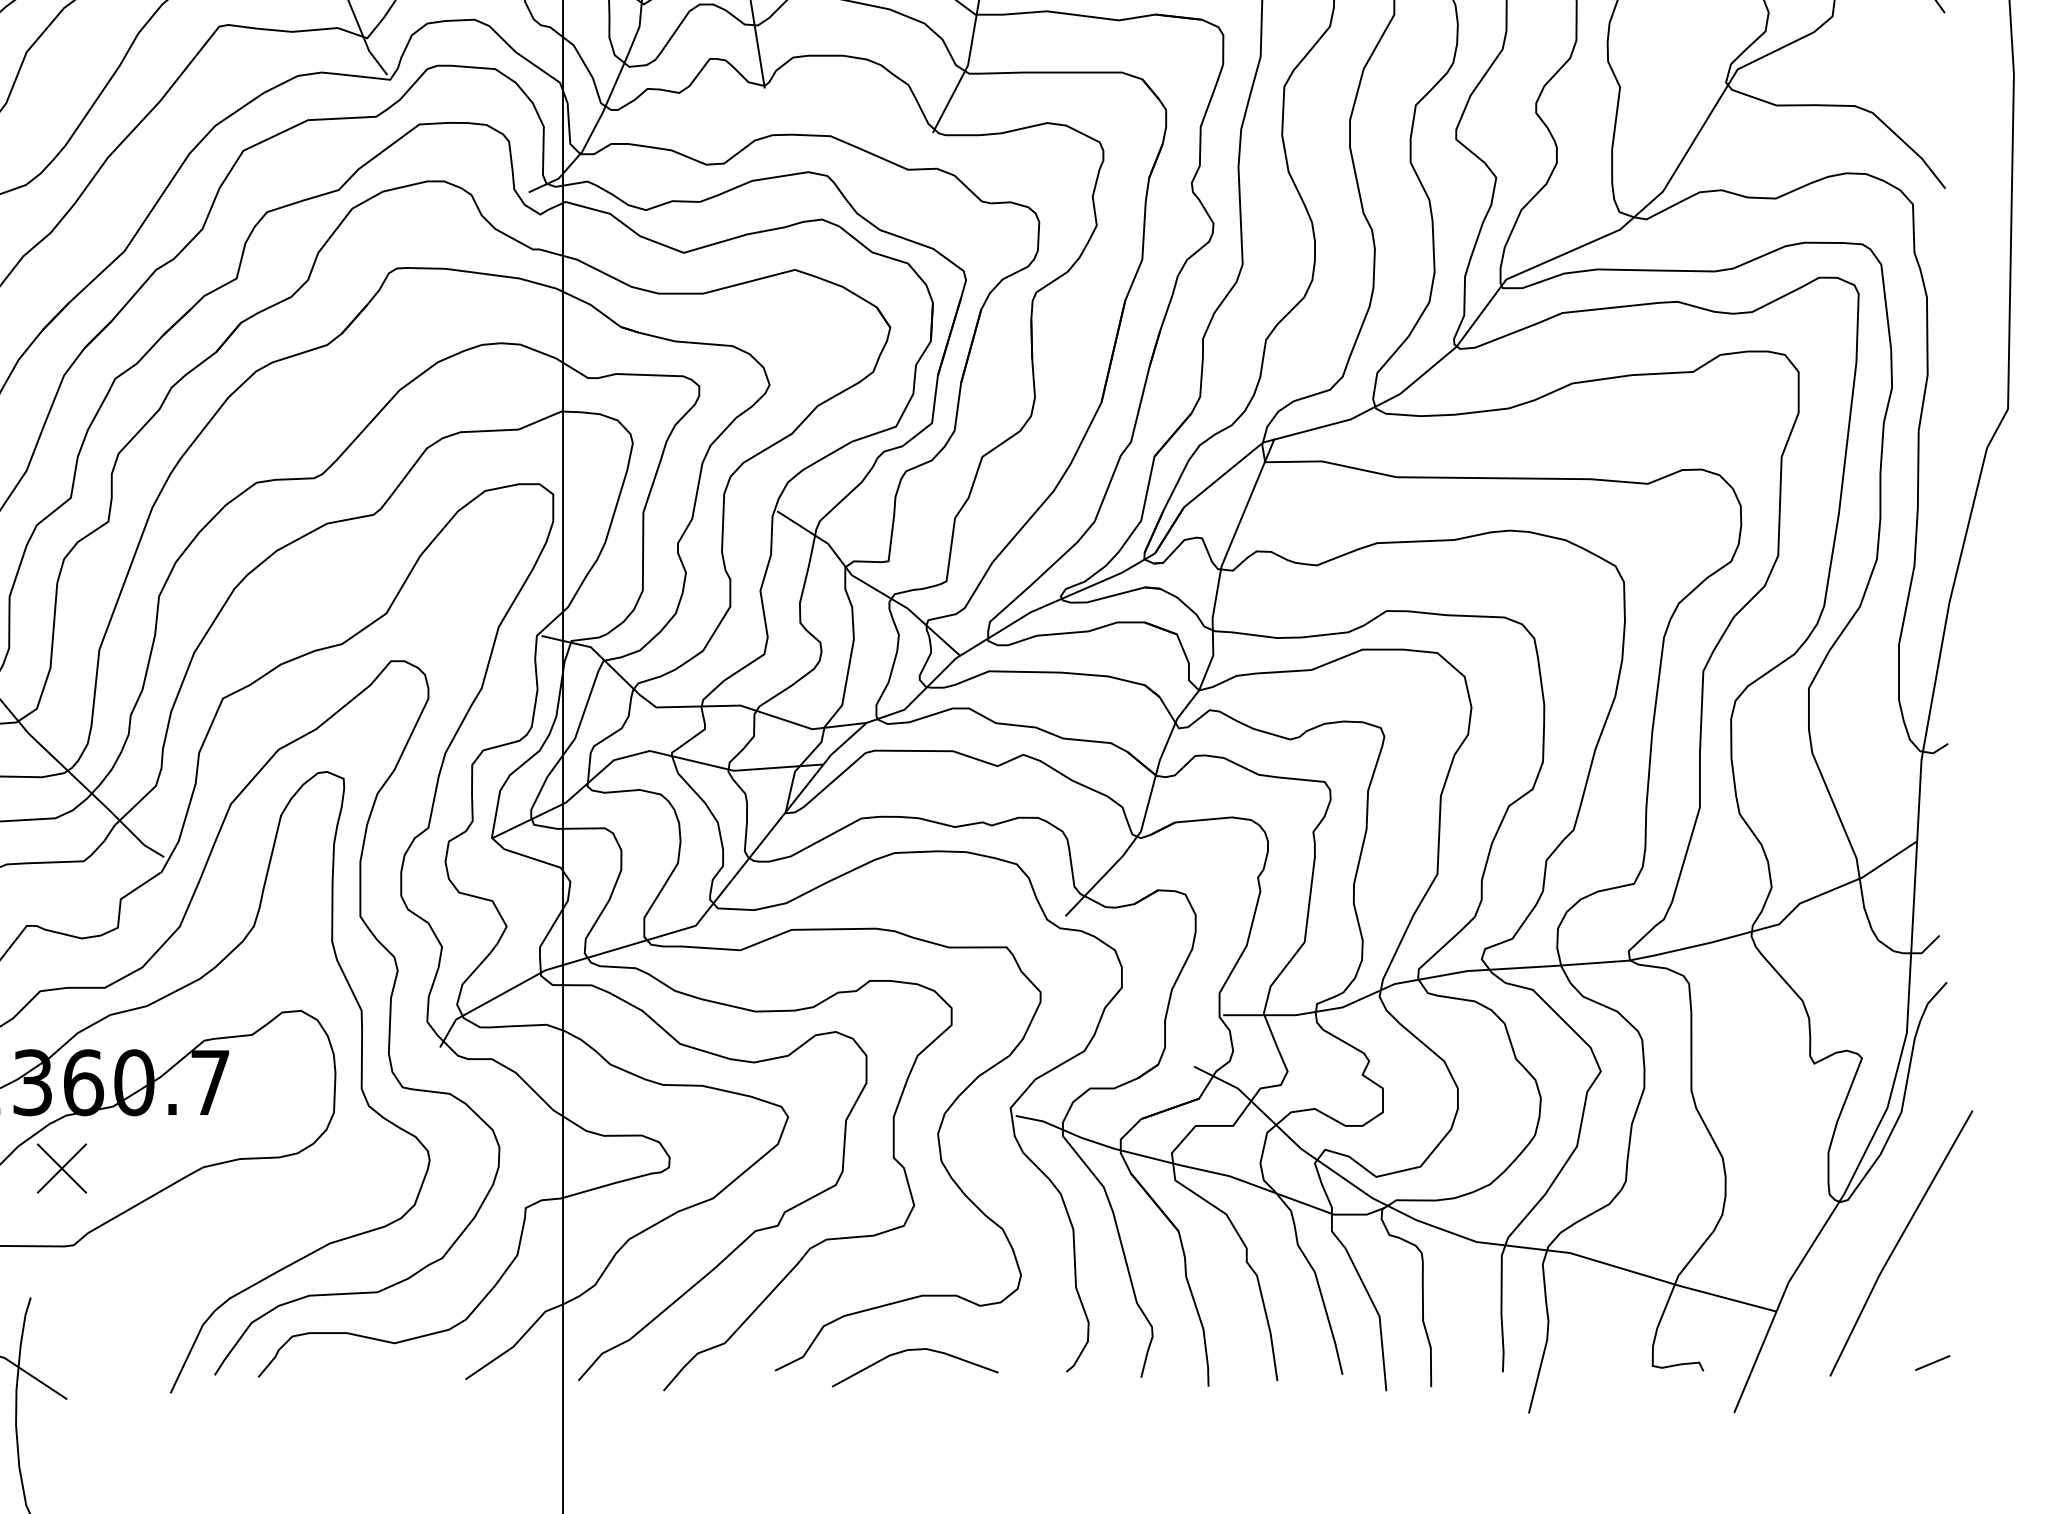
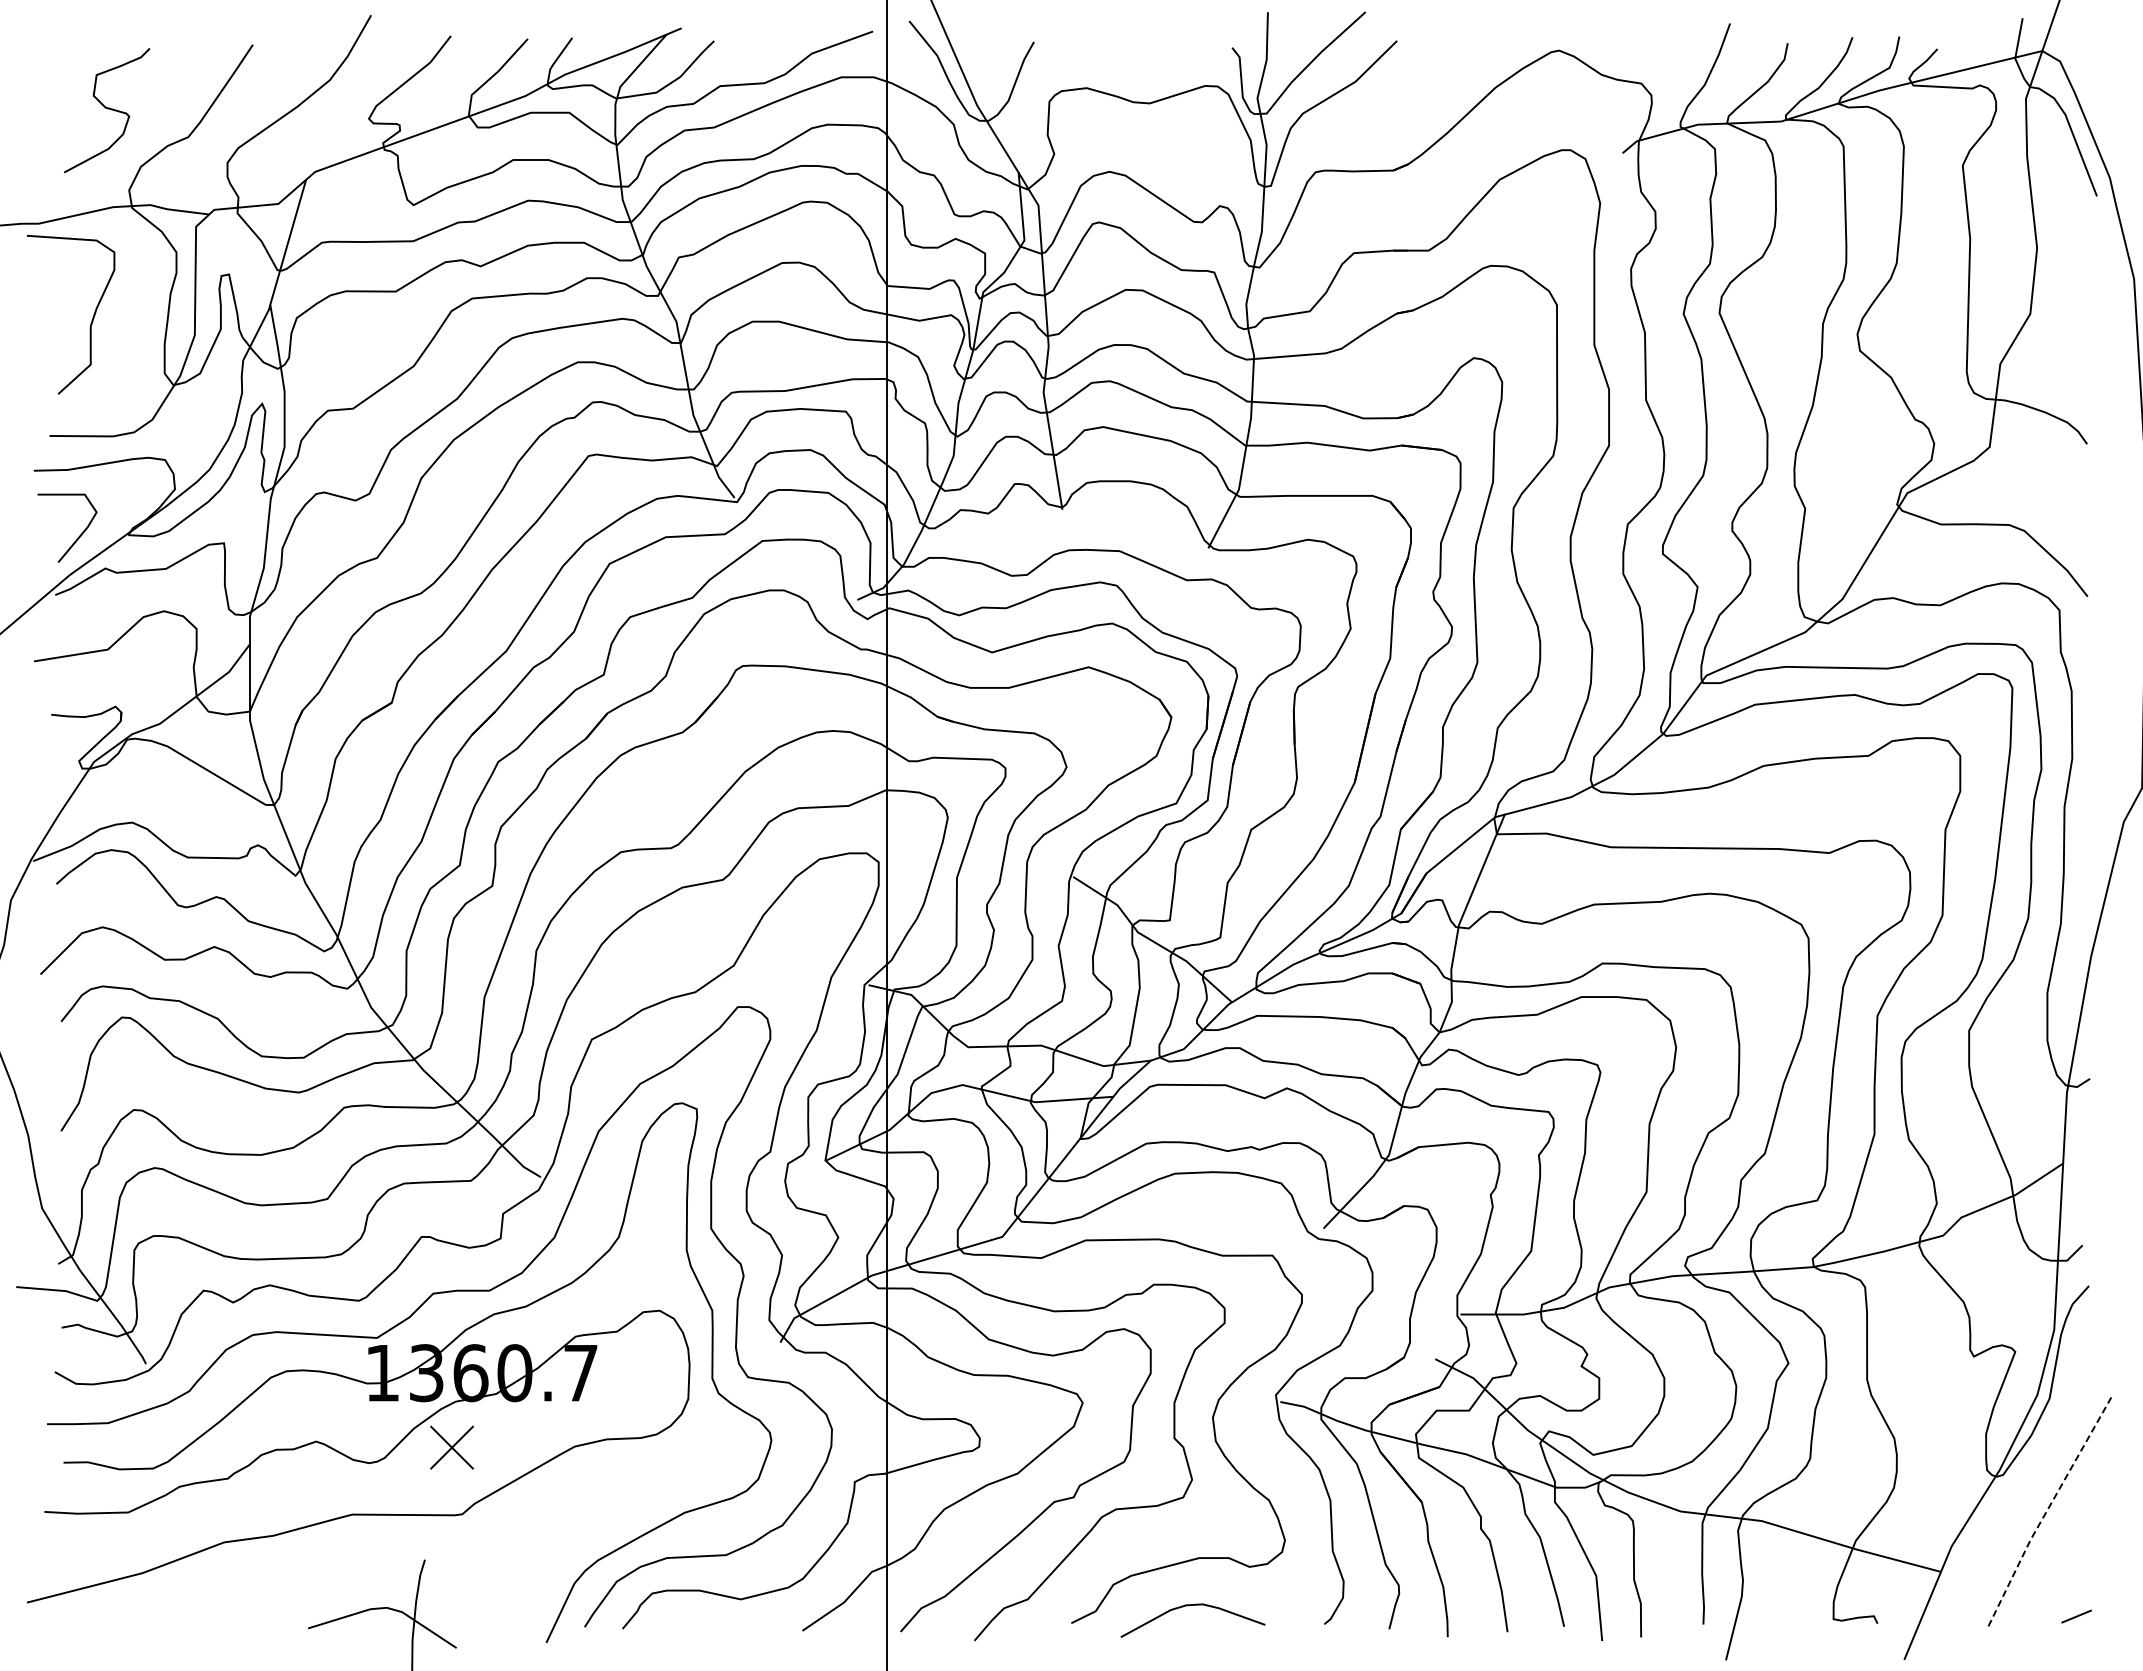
line: (1897, 1243) -> (2046, 1512), solid -> dashed

